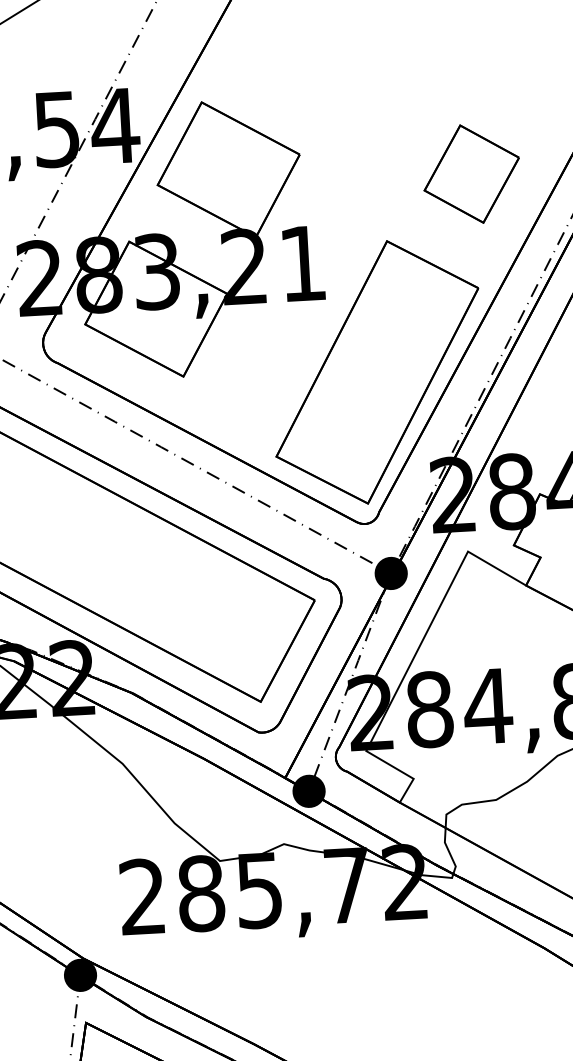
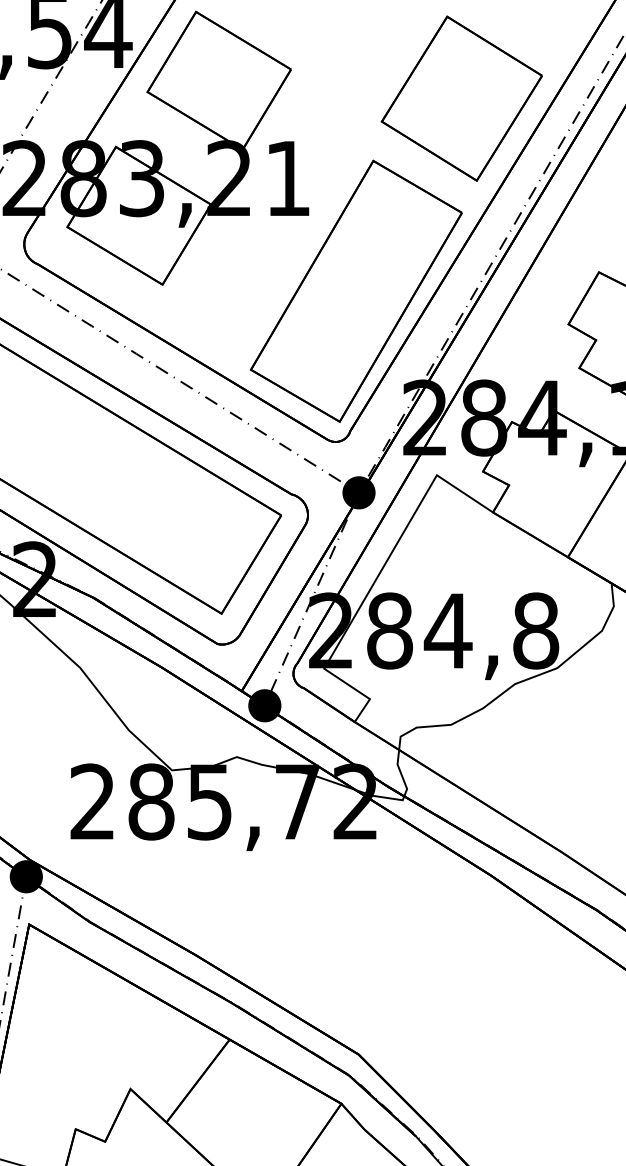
part: (471, 174) -> (461, 98), size x1.67

